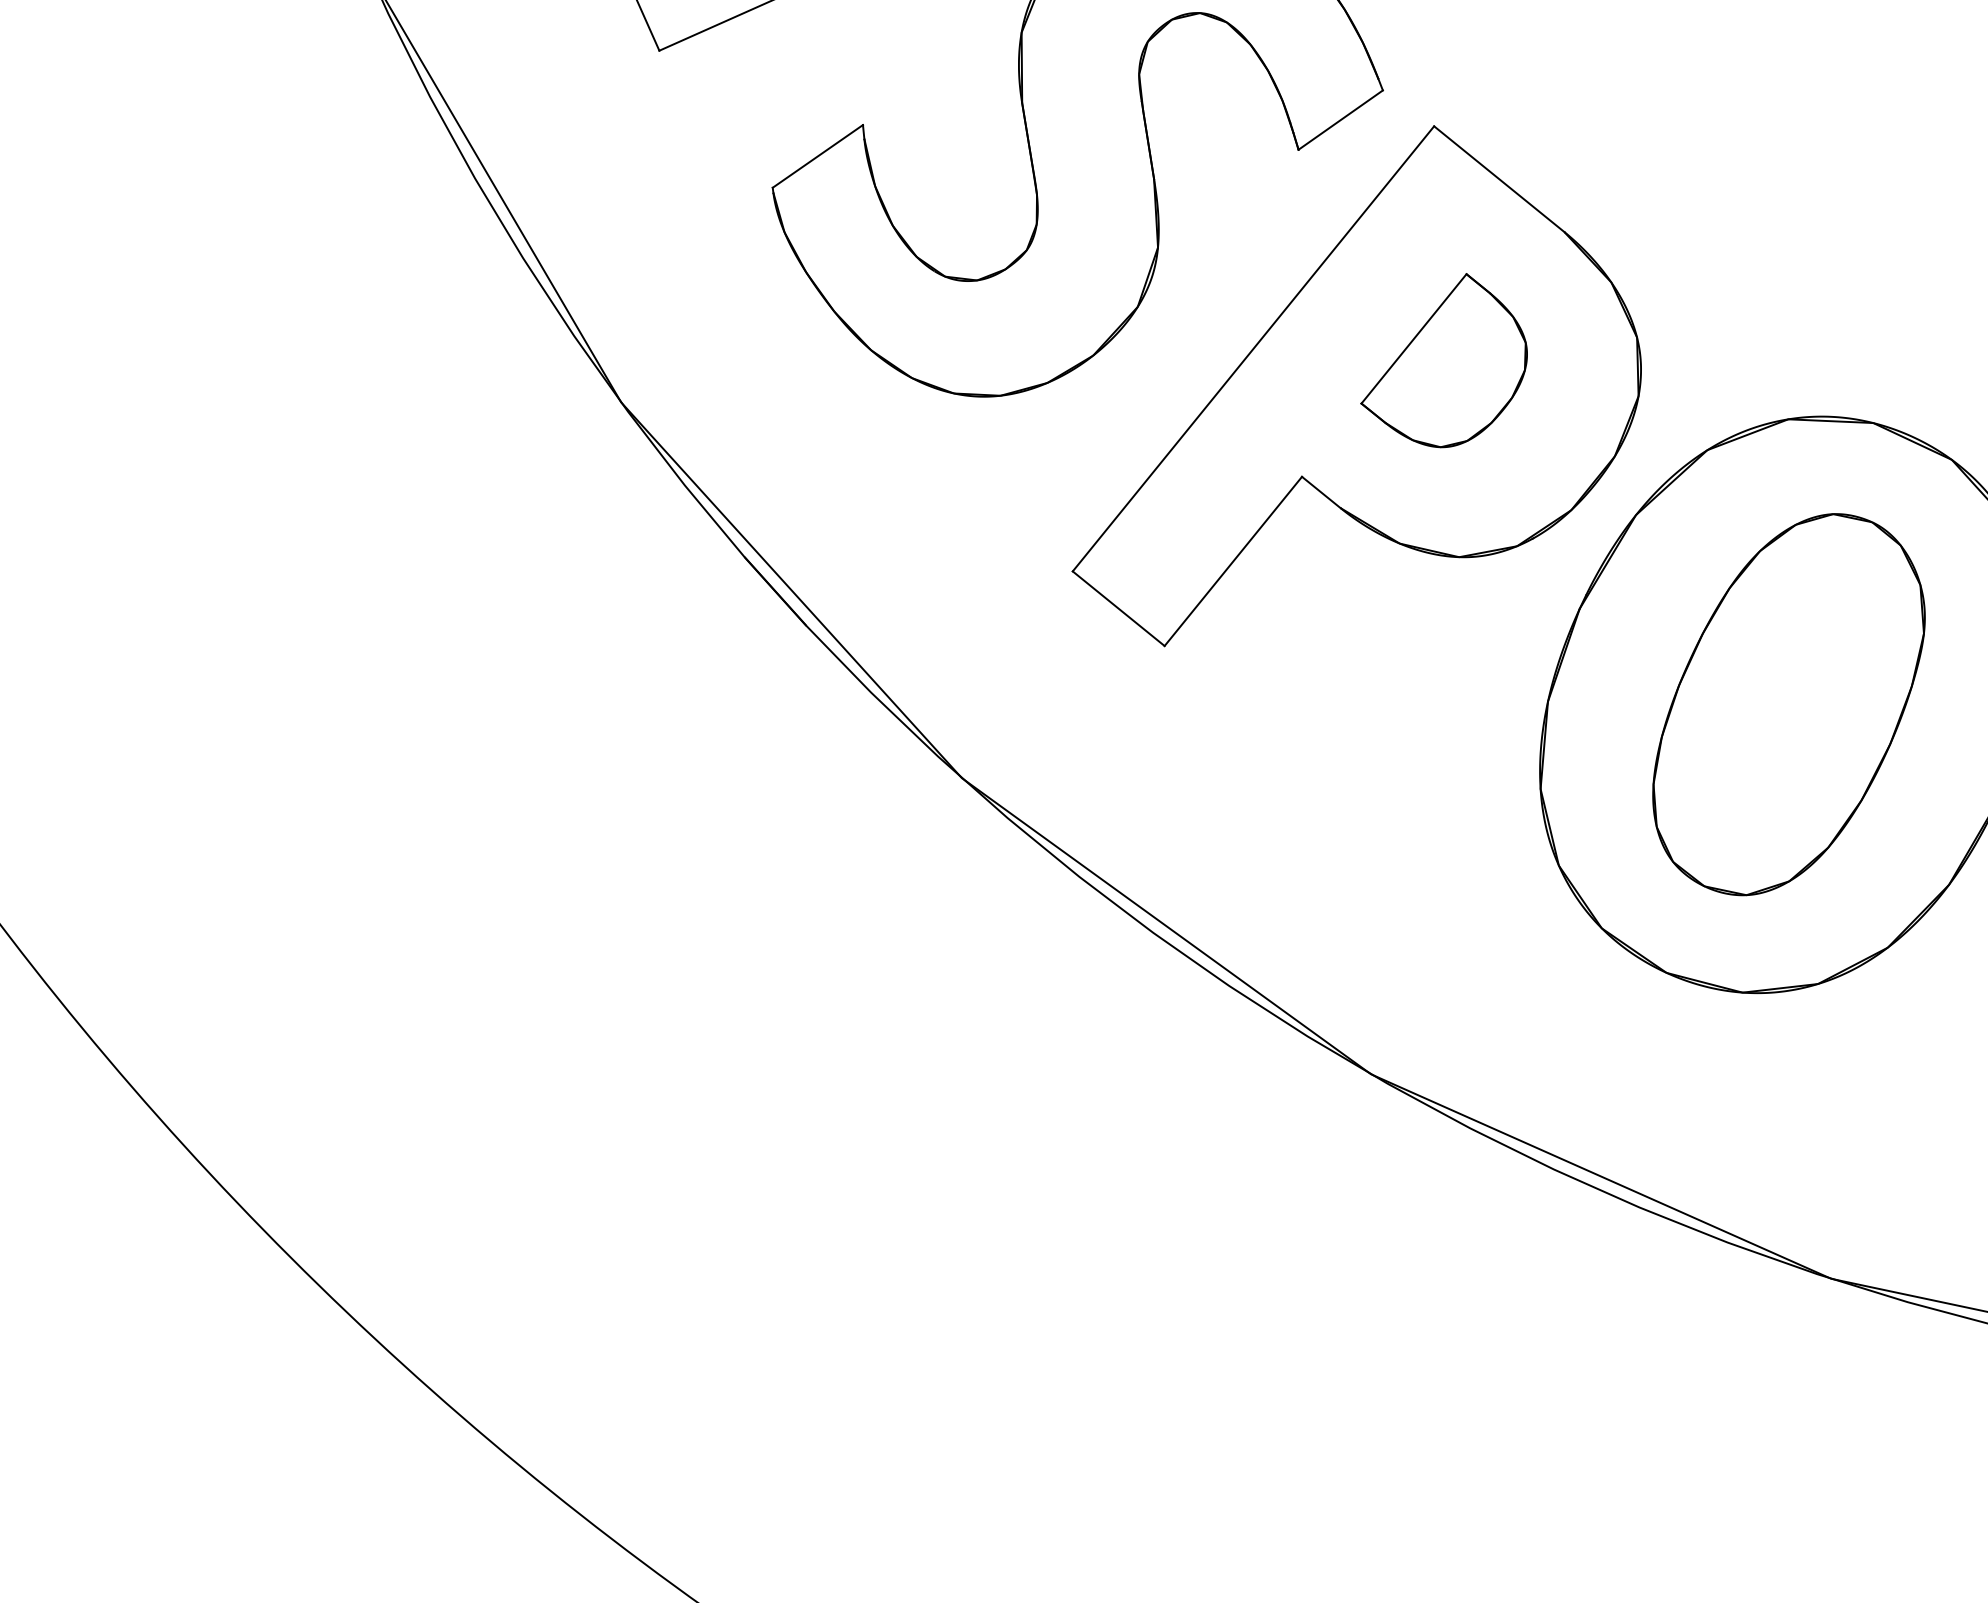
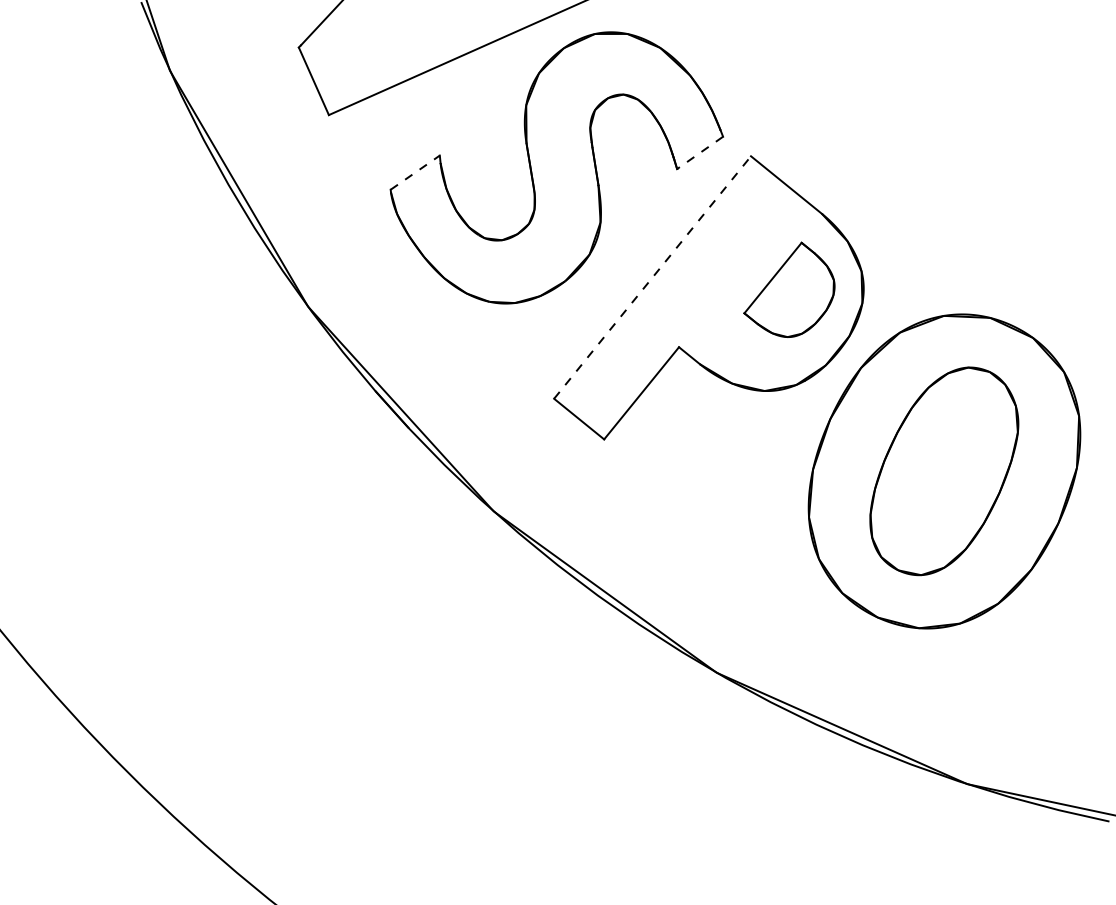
line: (1339, 121) -> (699, 153), solid -> dashed
line: (818, 156) -> (415, 172), solid -> dashed
line: (1253, 348) -> (652, 277), solid -> dashed
part: (1444, 359) -> (789, 289), moved

